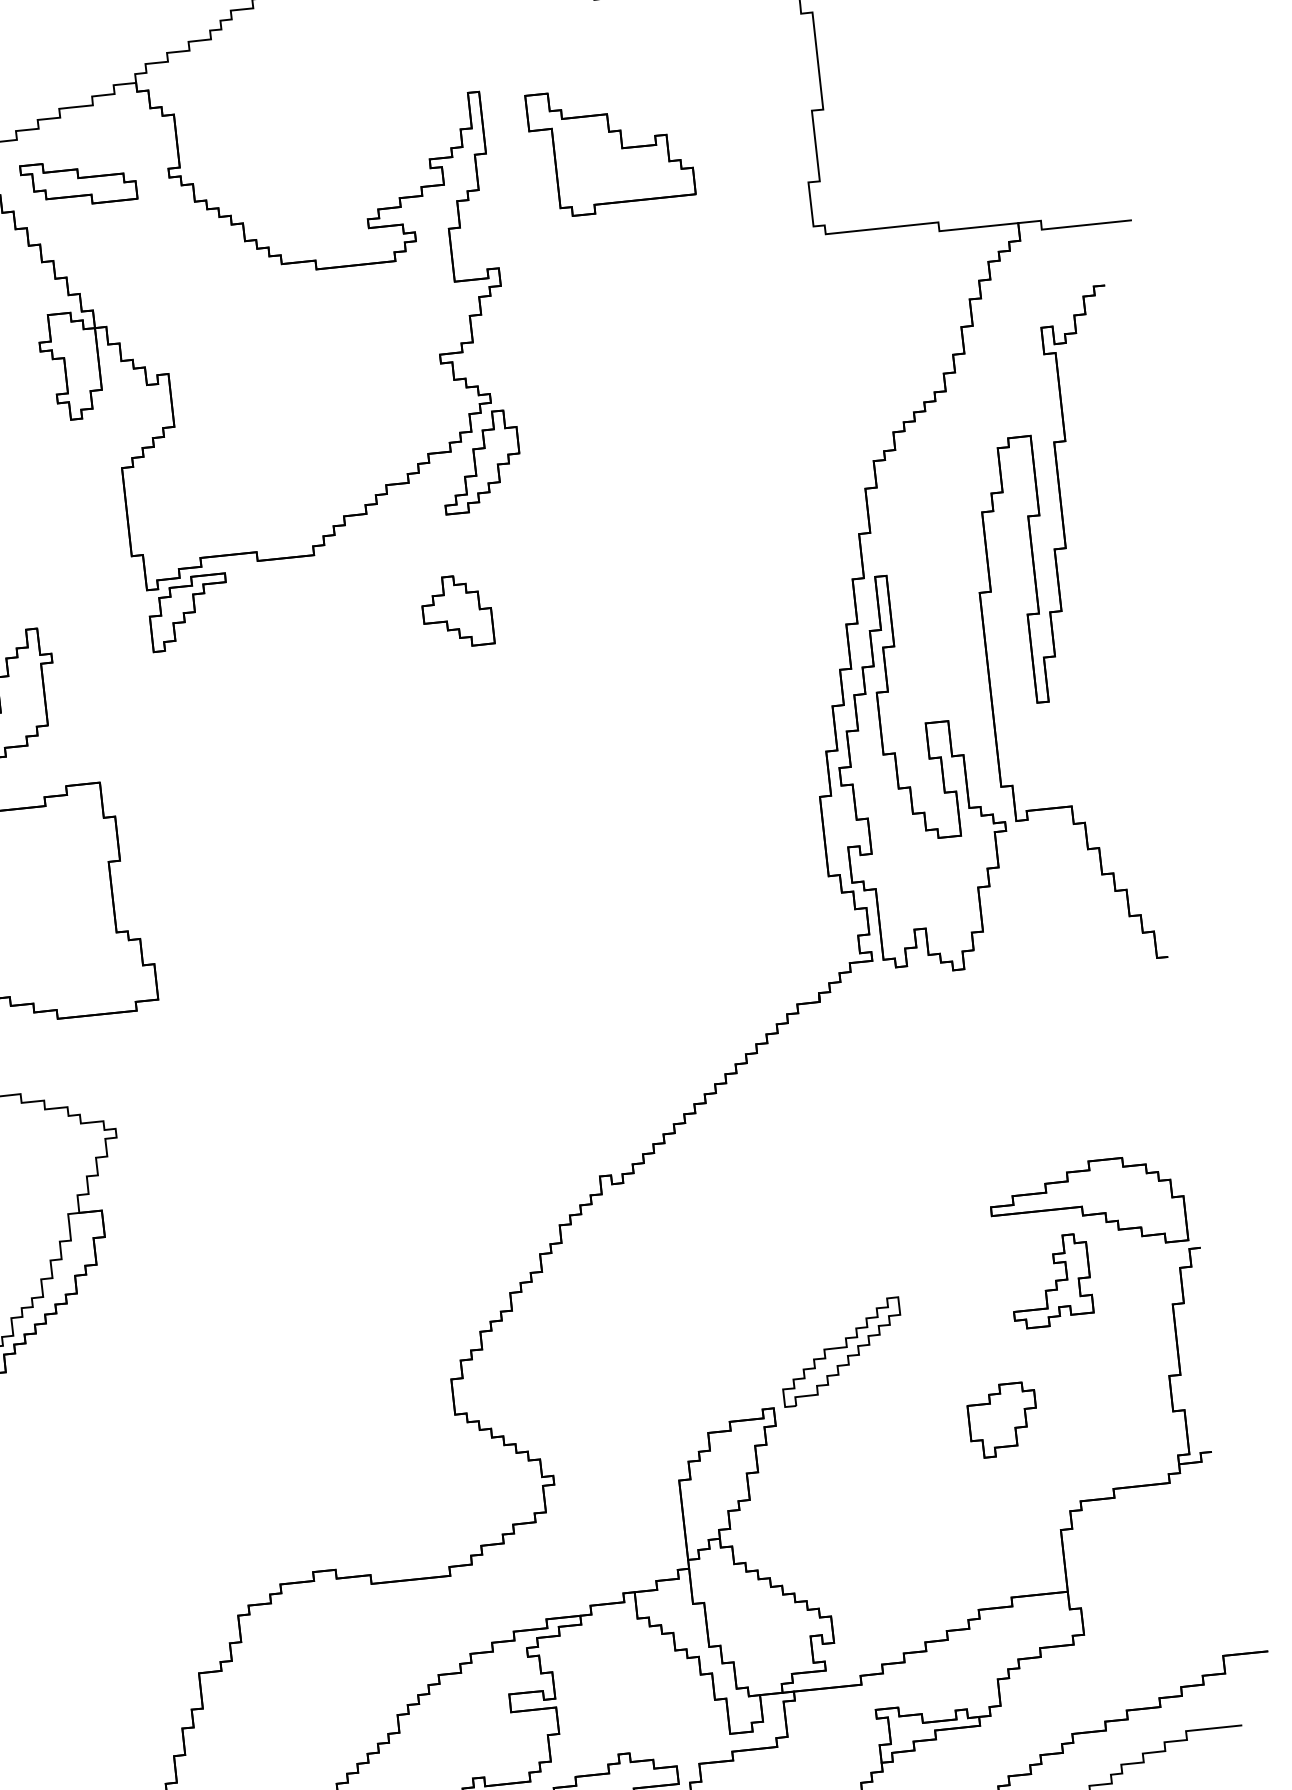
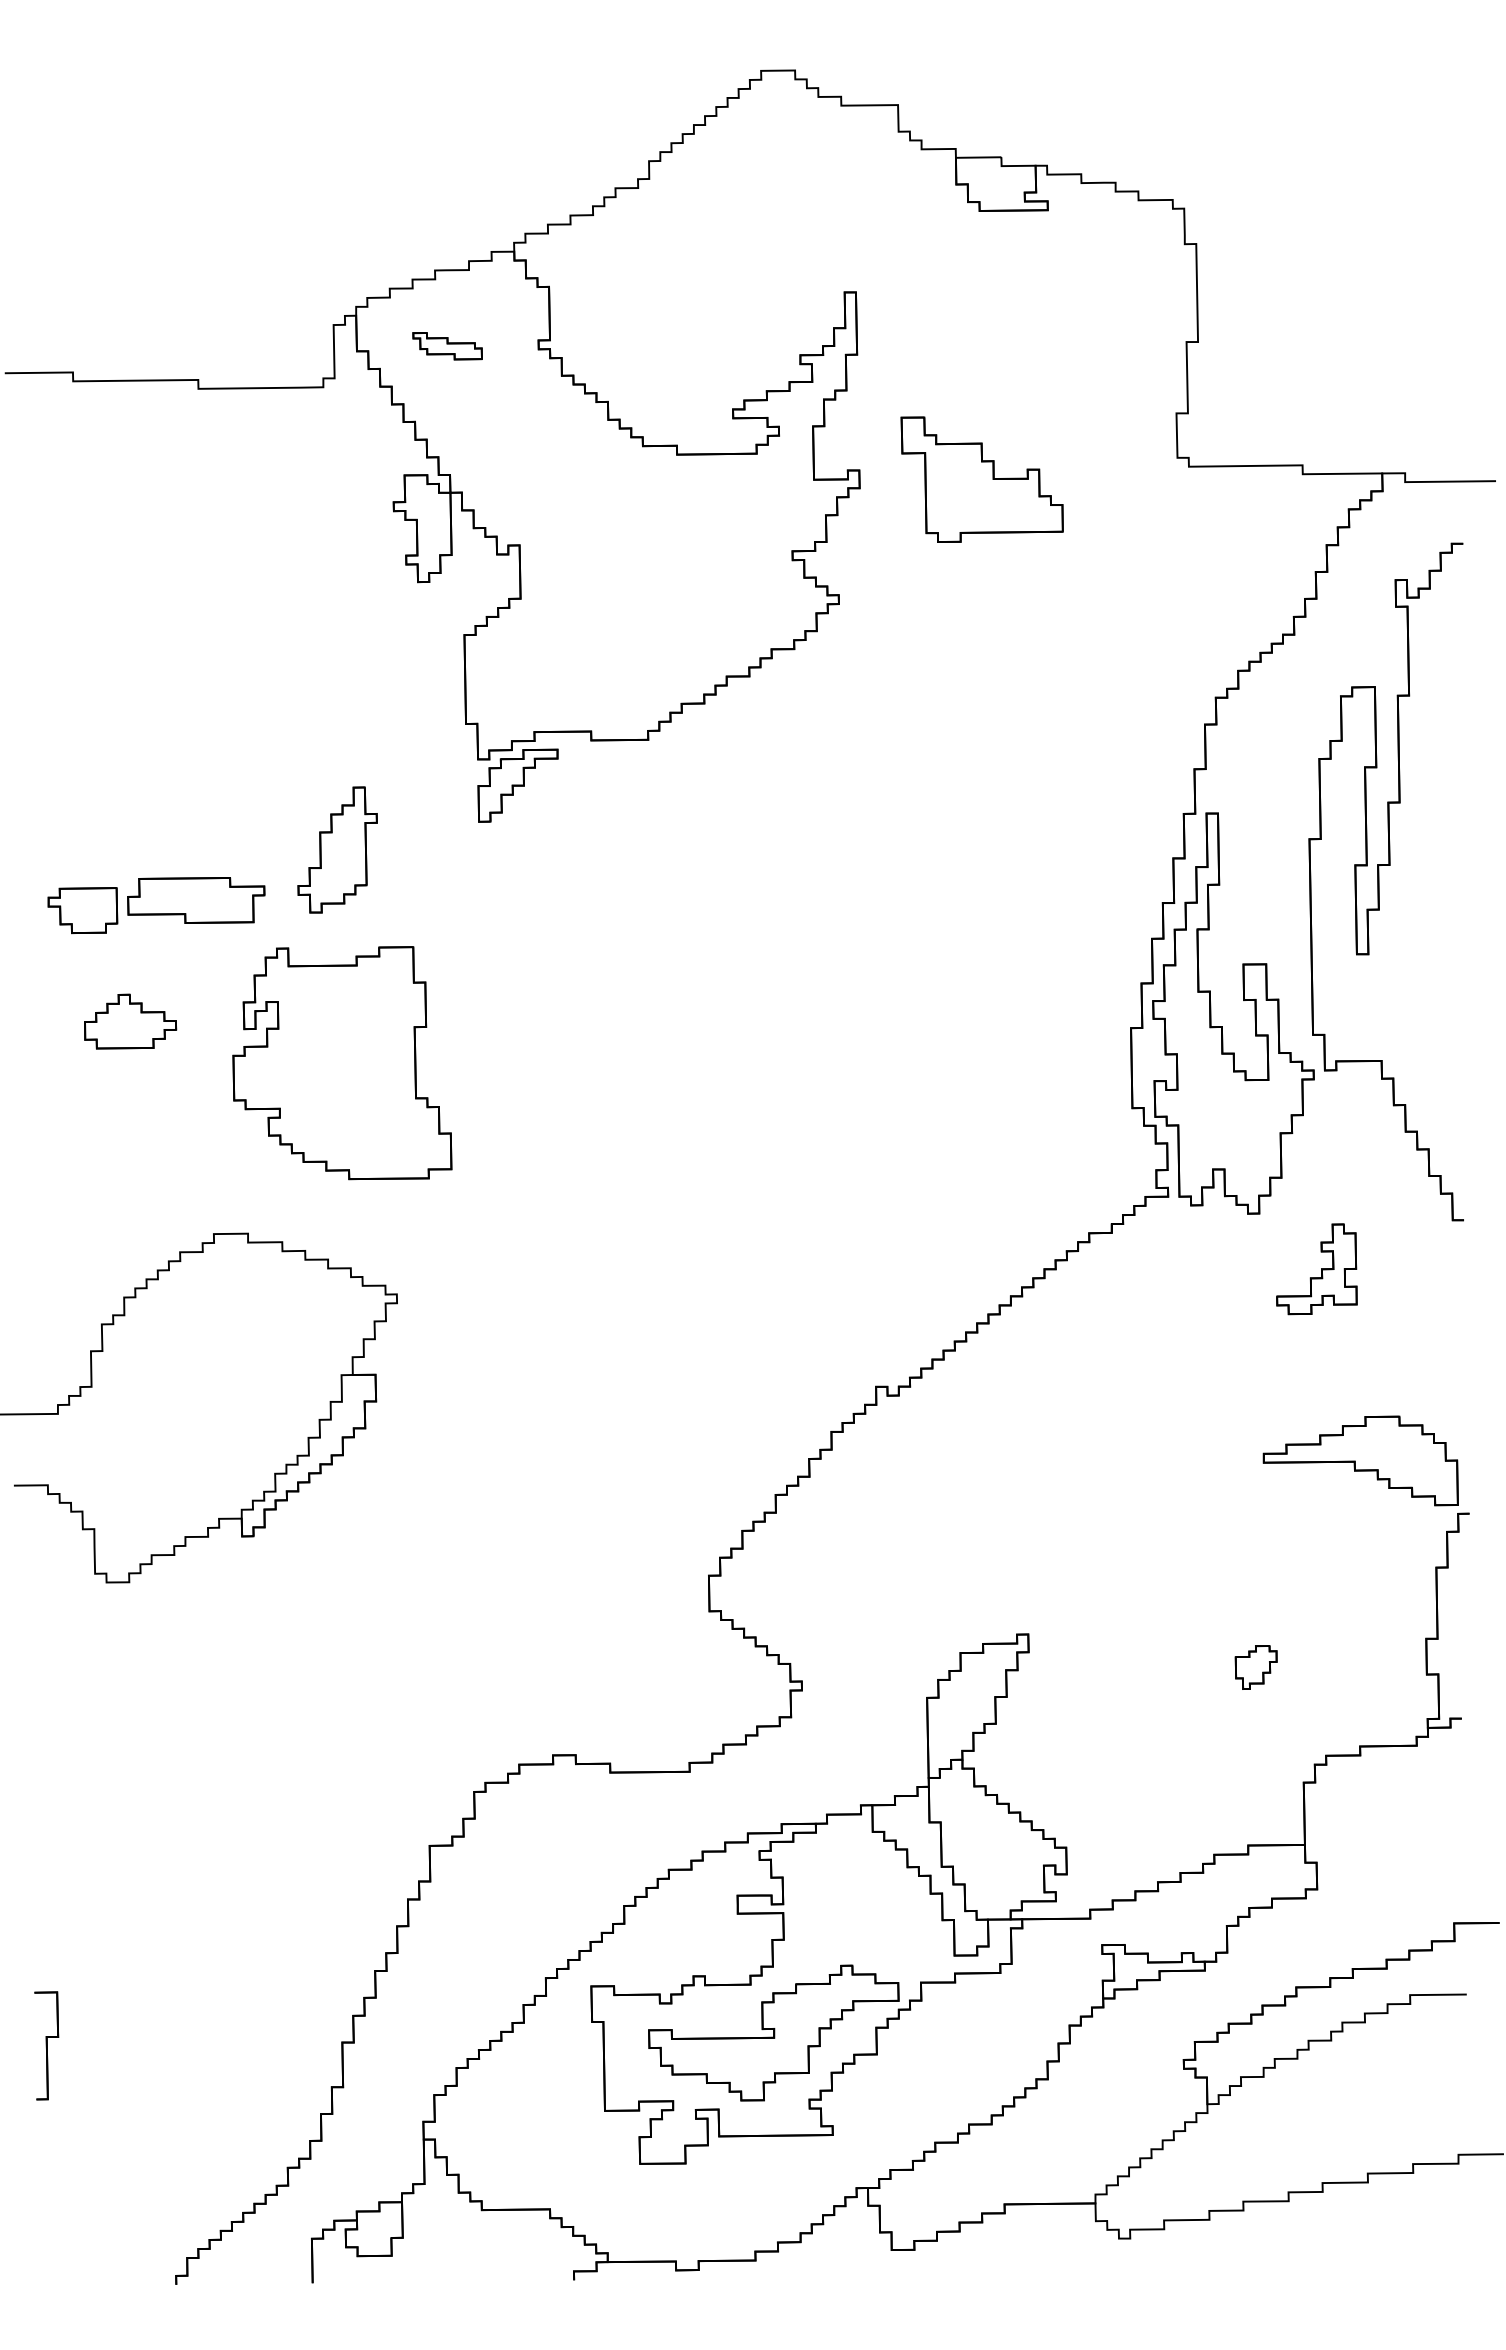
part: (610, 149) -> (981, 479), moved
part: (78, 183) -> (447, 346), size x0.6
part: (480, 462) -> (823, 662), removed
part: (456, 610) -> (785, 808), removed
part: (1050, 1281) -> (1316, 1269), moved
part: (841, 1351) -> (1101, 1584), removed
part: (1003, 1420) -> (1256, 1667), size x0.6

